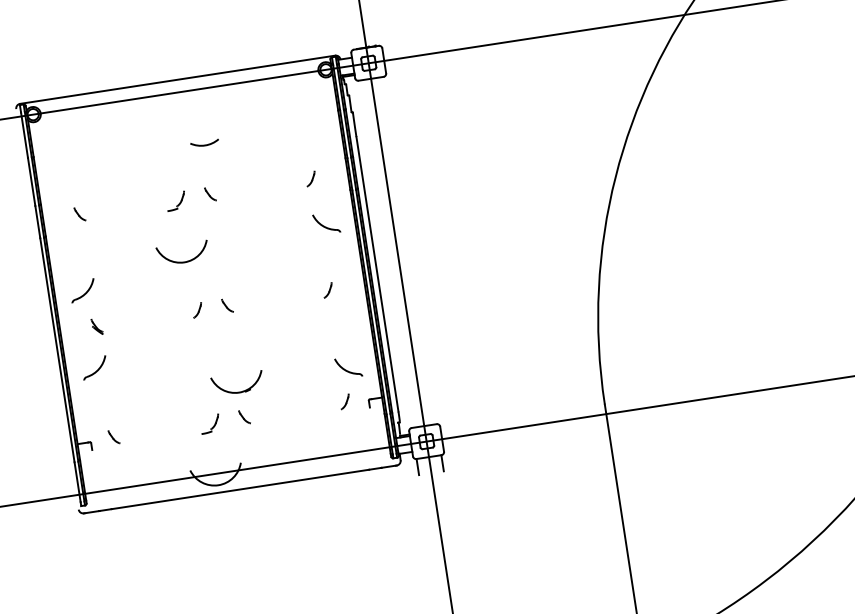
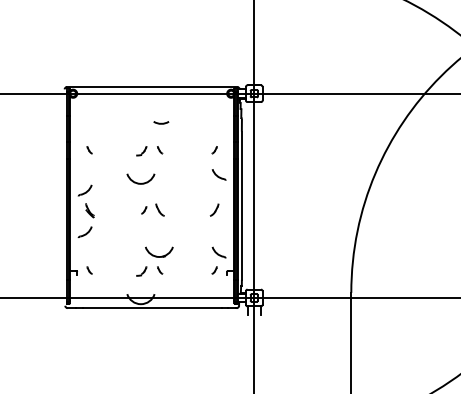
part: (328, 290) -> (214, 210), size x1.6
part: (228, 306) -> (160, 210), size x1.6
part: (96, 326) -> (89, 210), size x1.6

